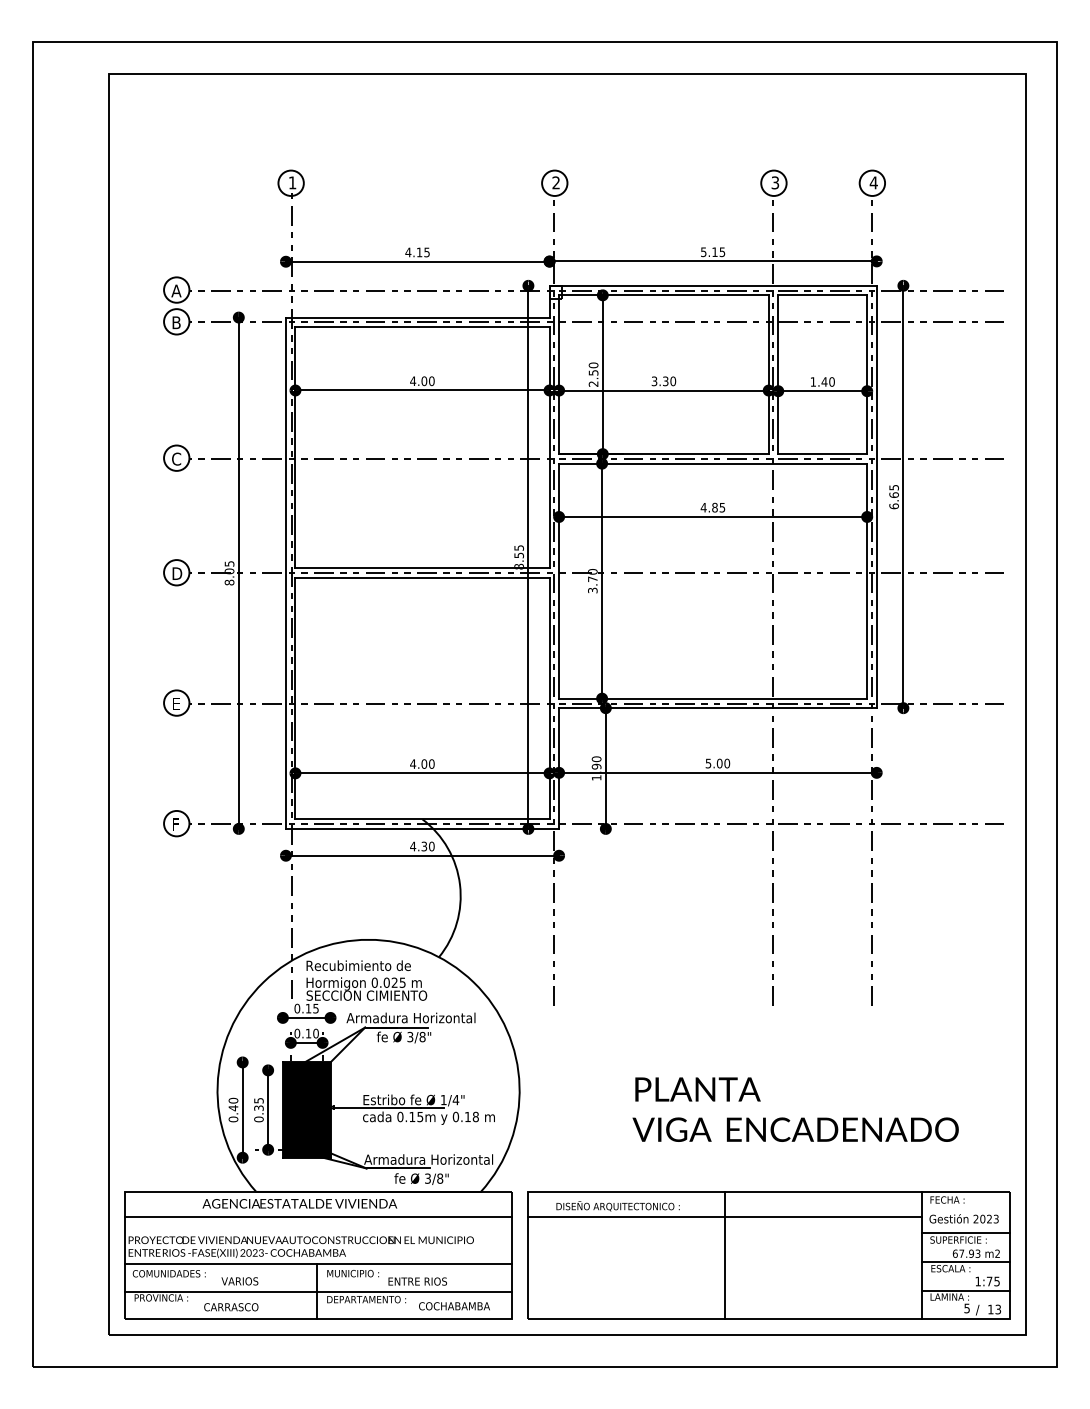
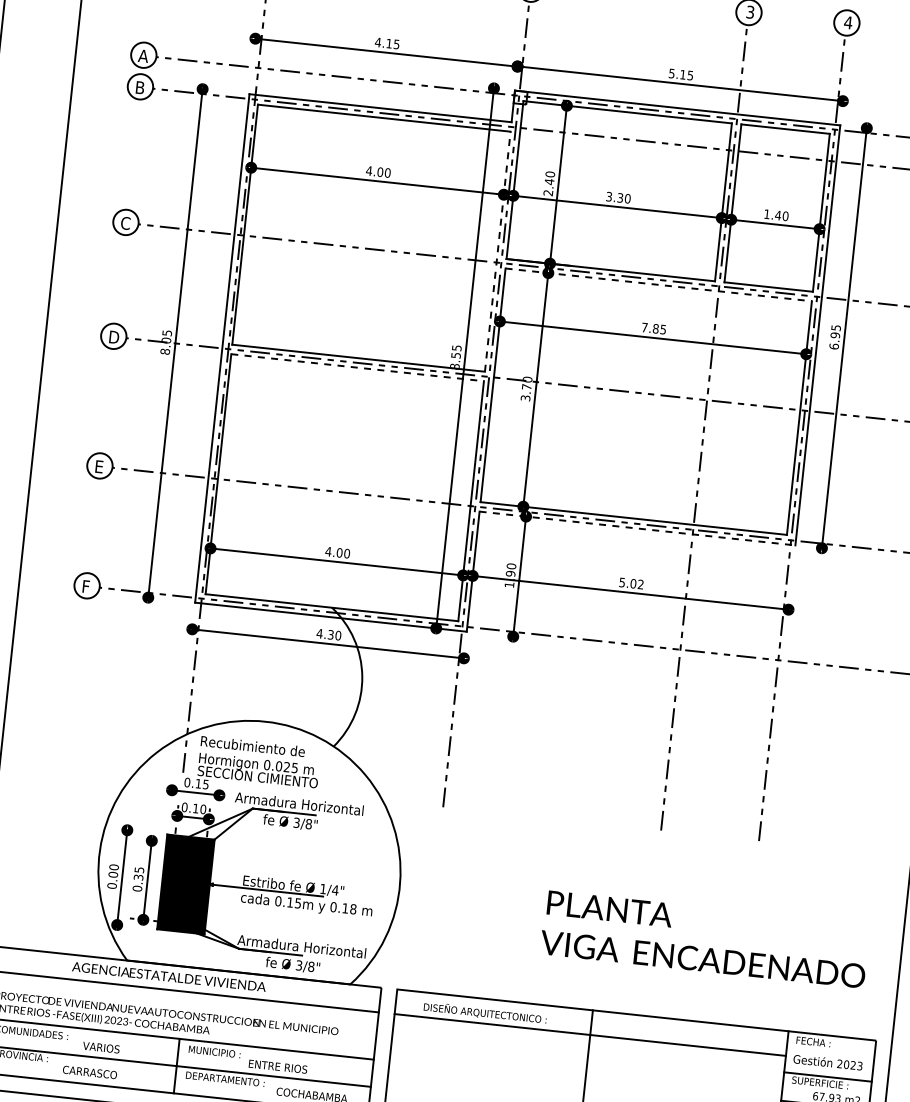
text: (593, 372) -> (549, 181), 2.50 -> 2.40
line: (549, 447) -> (497, 251), solid -> dashed
line: (713, 463) -> (659, 284), solid -> dashed
text: (893, 495) -> (834, 335), 6.65 -> 6.95
text: (703, 507) -> (644, 327), 4.85 -> 7.85
line: (423, 578) -> (358, 368), solid -> dashed
line: (717, 708) -> (637, 528), solid -> dashed
text: (727, 763) -> (641, 584), 5.00 -> 5.02
text: (233, 1108) -> (113, 875), 0.40 -> 0.00
text: (795, 1109) -> (704, 939), moved

